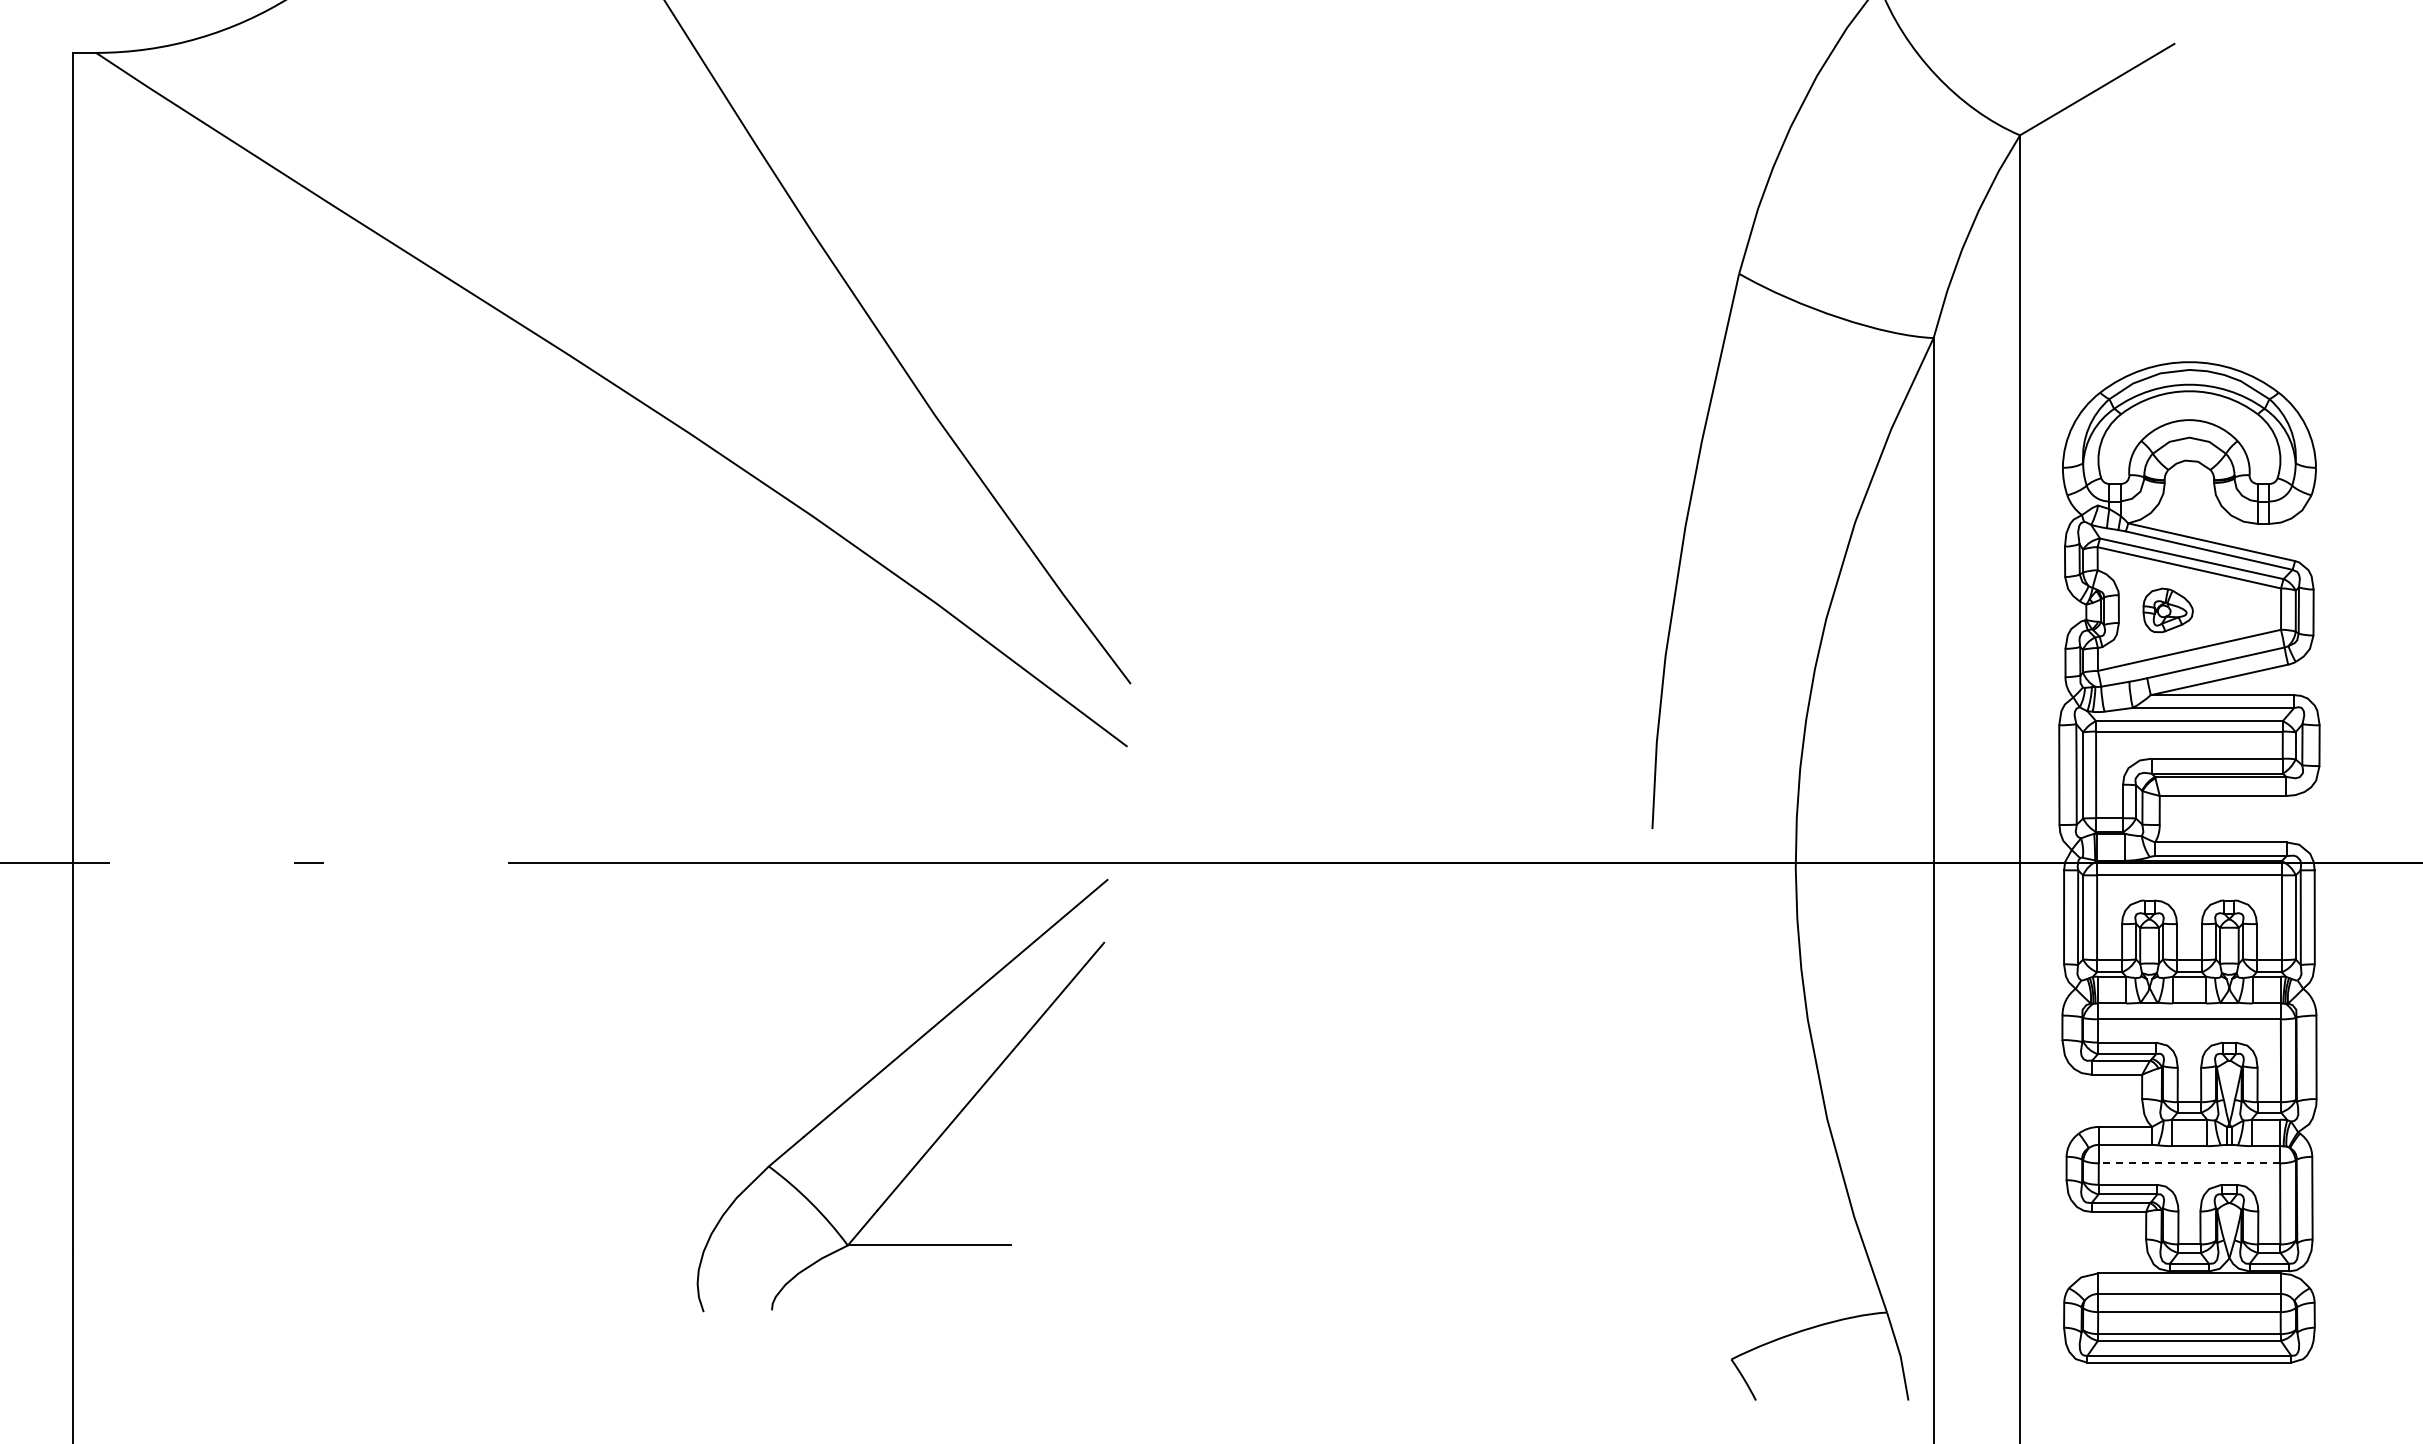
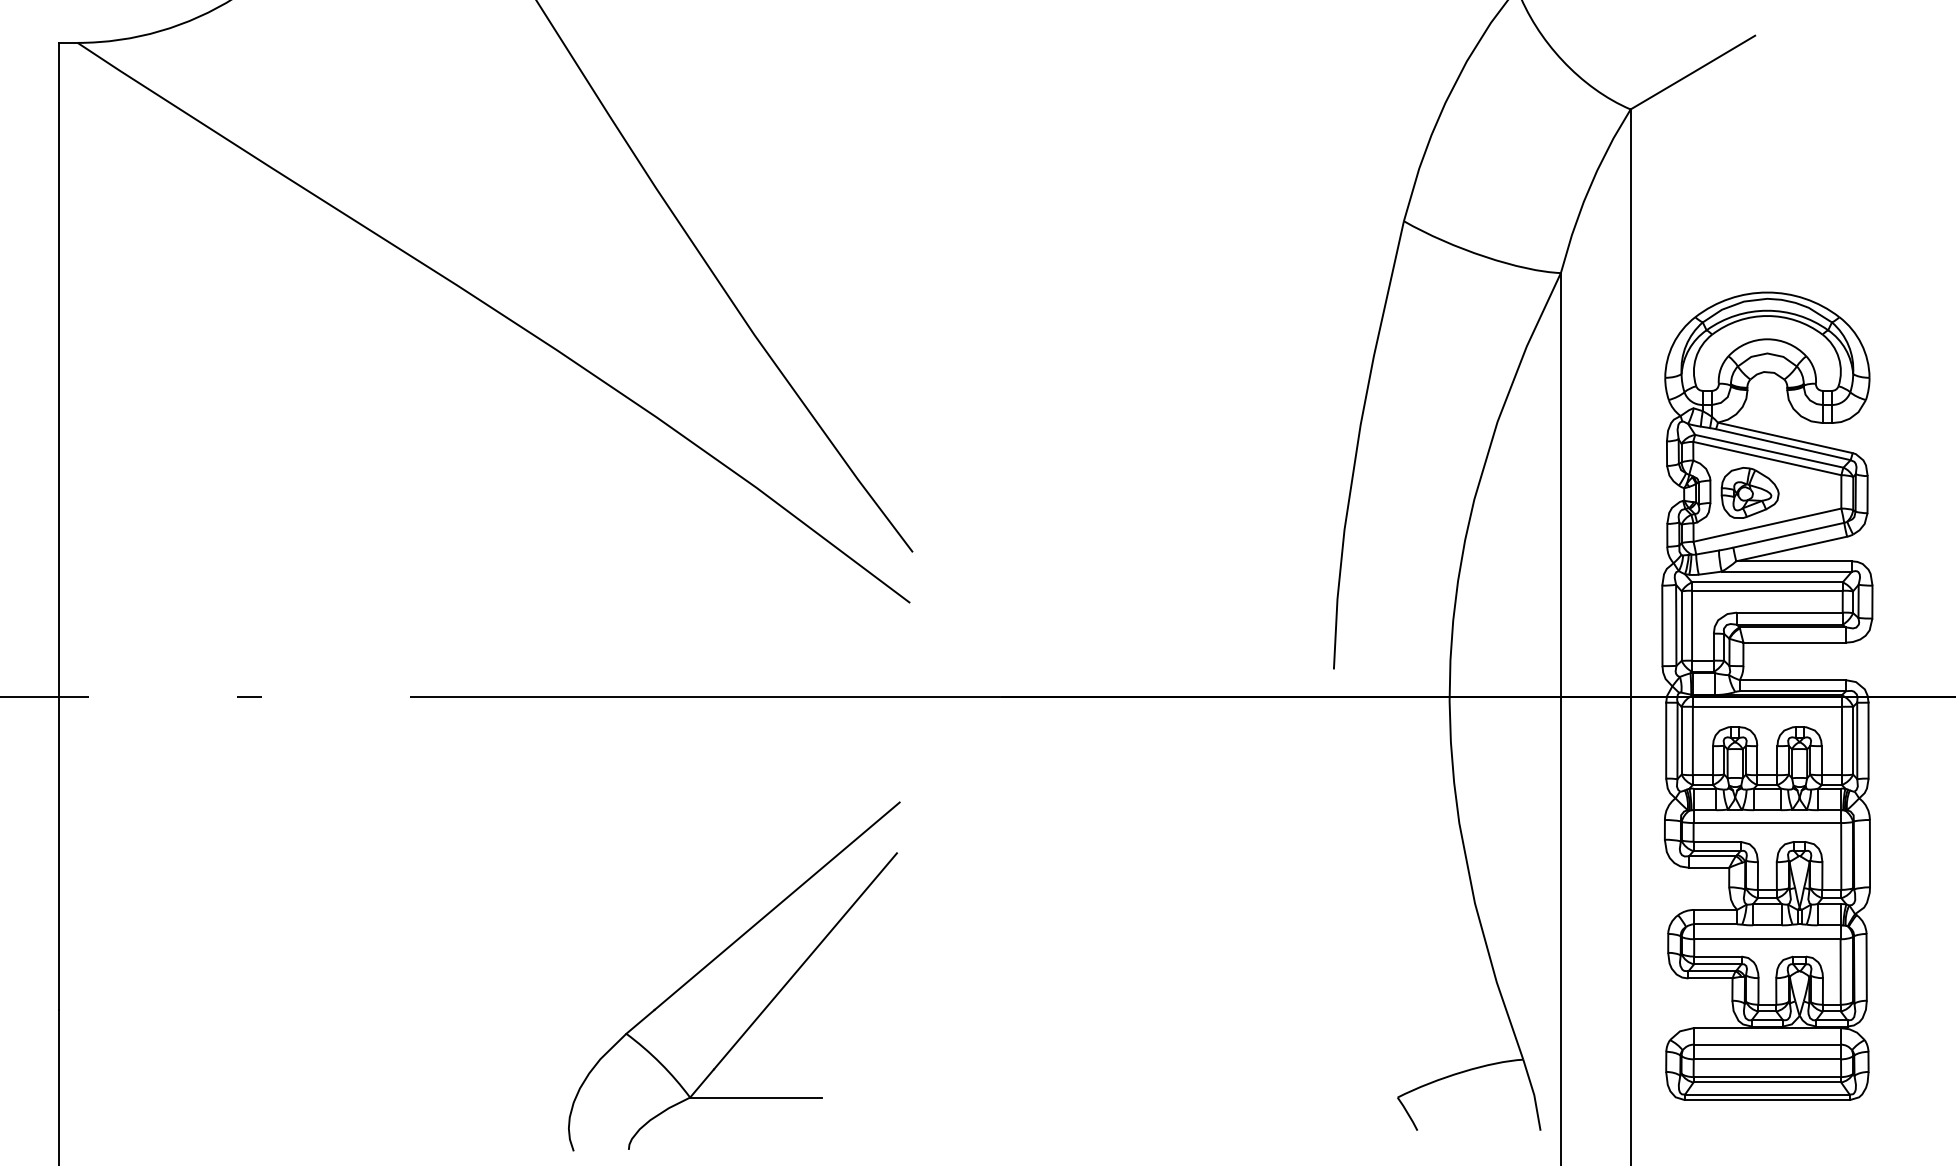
part: (2168, 610) -> (1750, 492), size x1.43
part: (885, 1069) -> (720, 955), moved
line: (2189, 1163) -> (1767, 939), dashed -> solid

